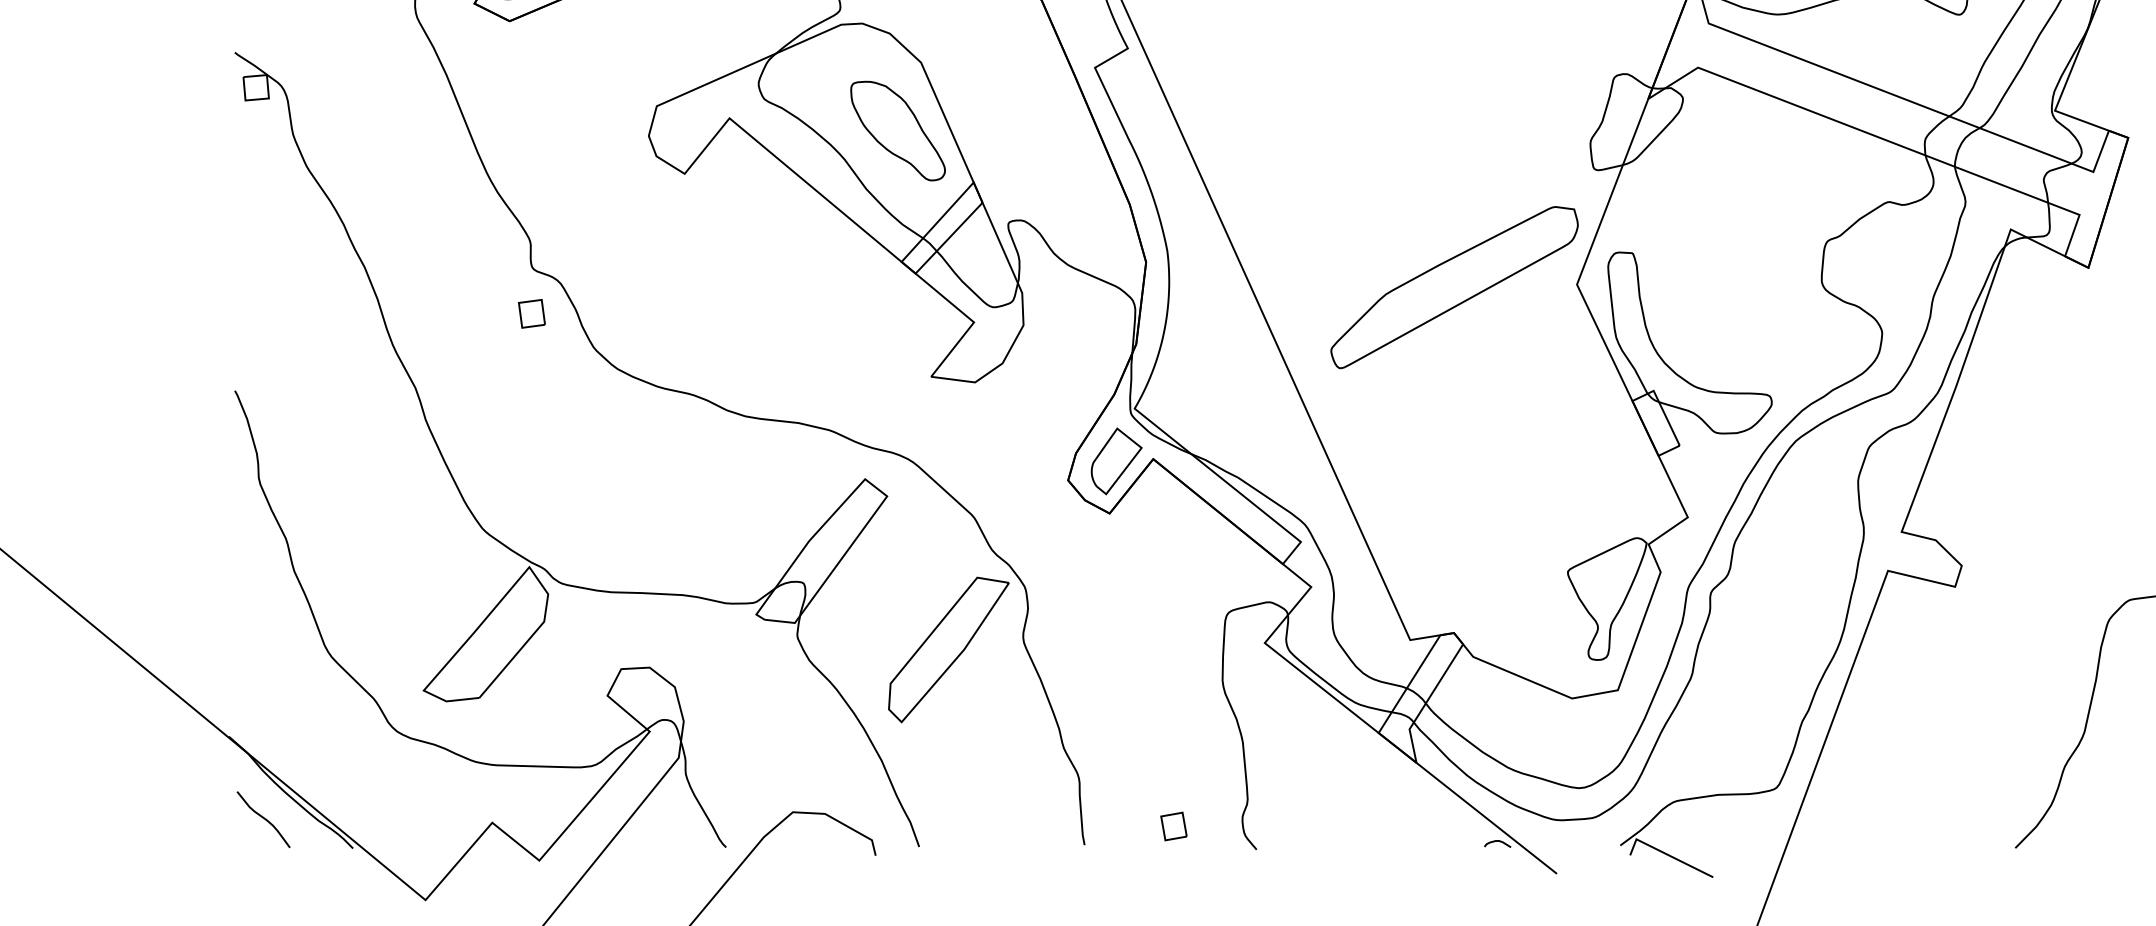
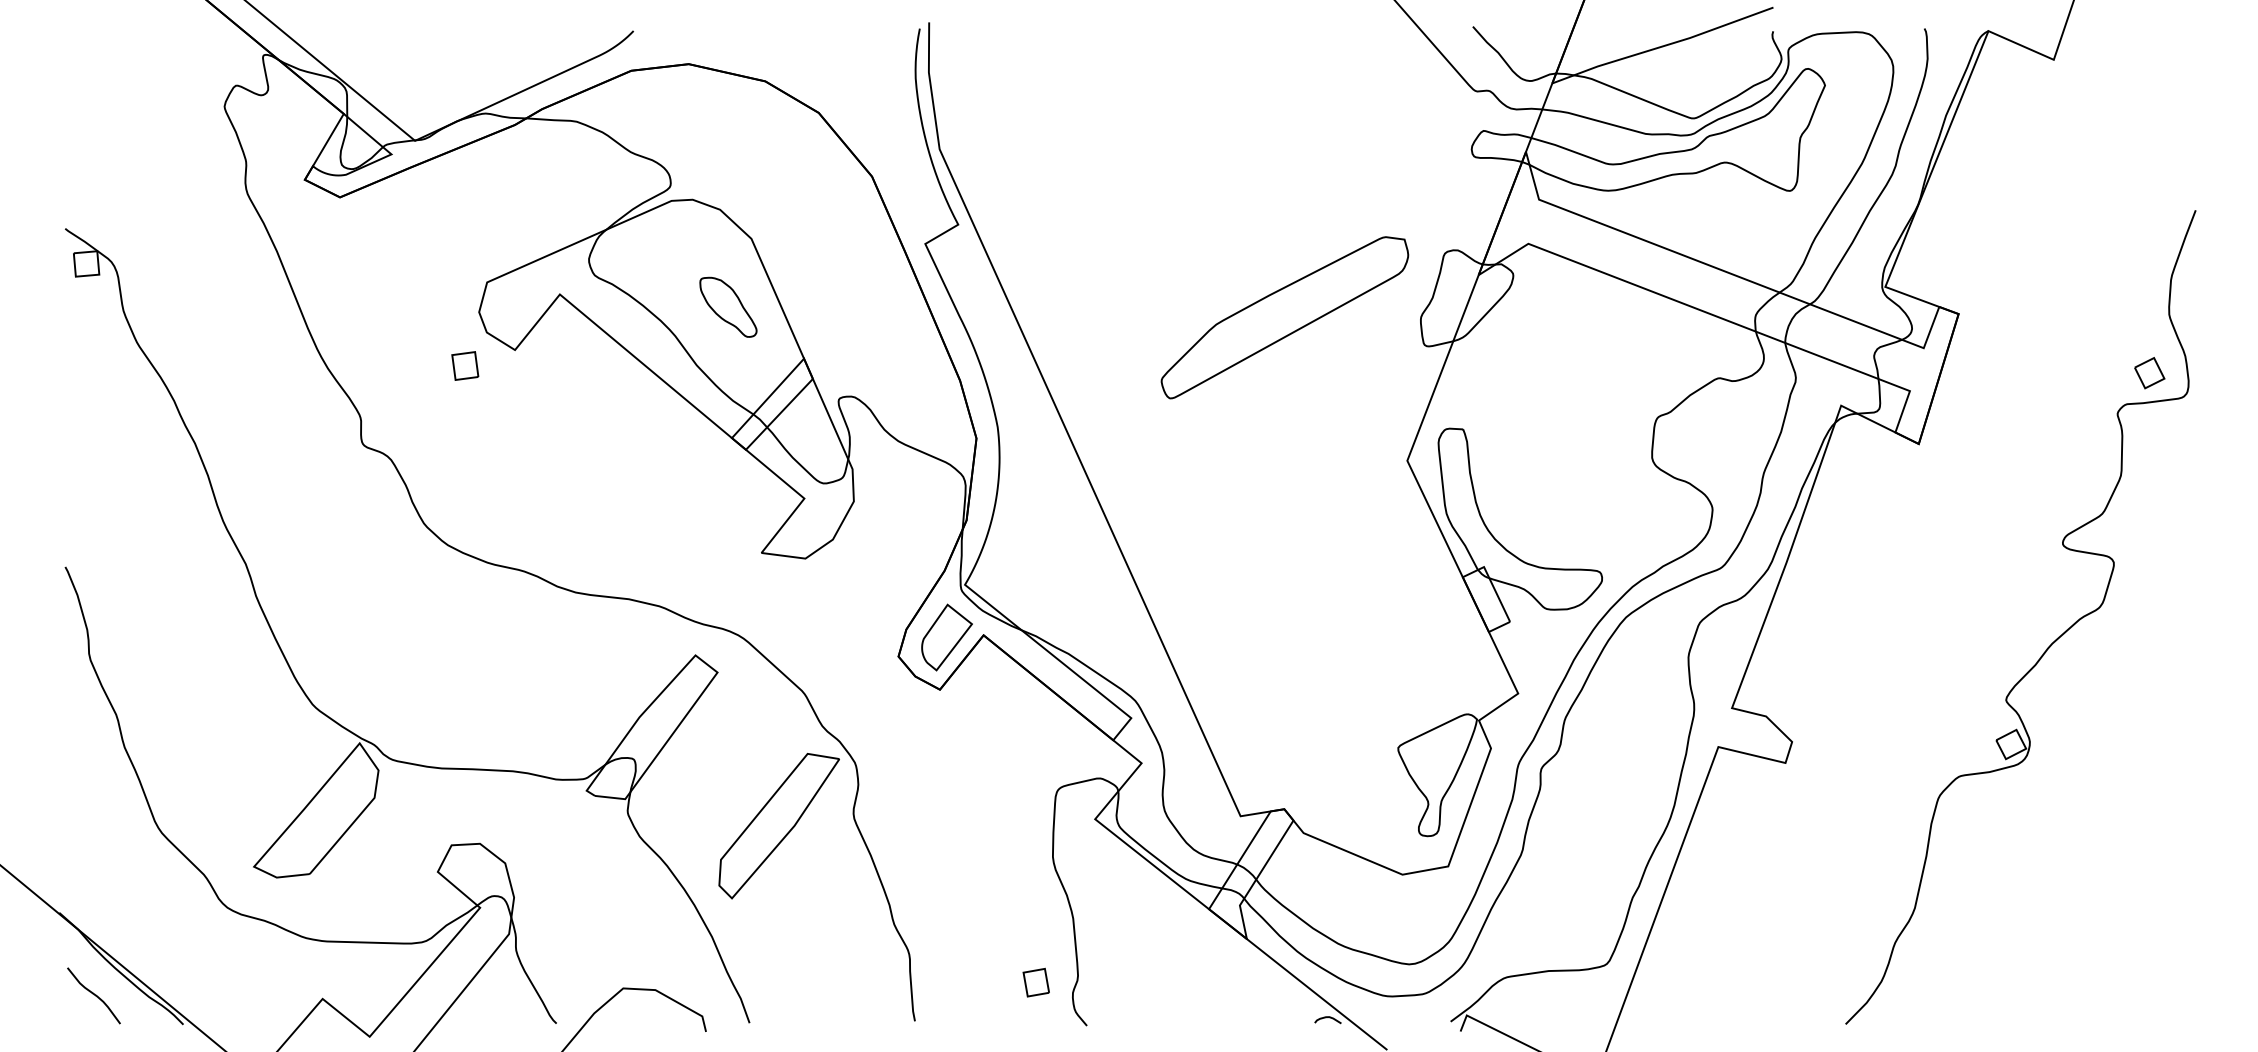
part: (898, 131) -> (728, 307), size x0.6
part: (1454, 287) -> (1284, 317), moved
part: (532, 313) -> (465, 365), moved
part: (1173, 826) -> (1035, 982), moved

